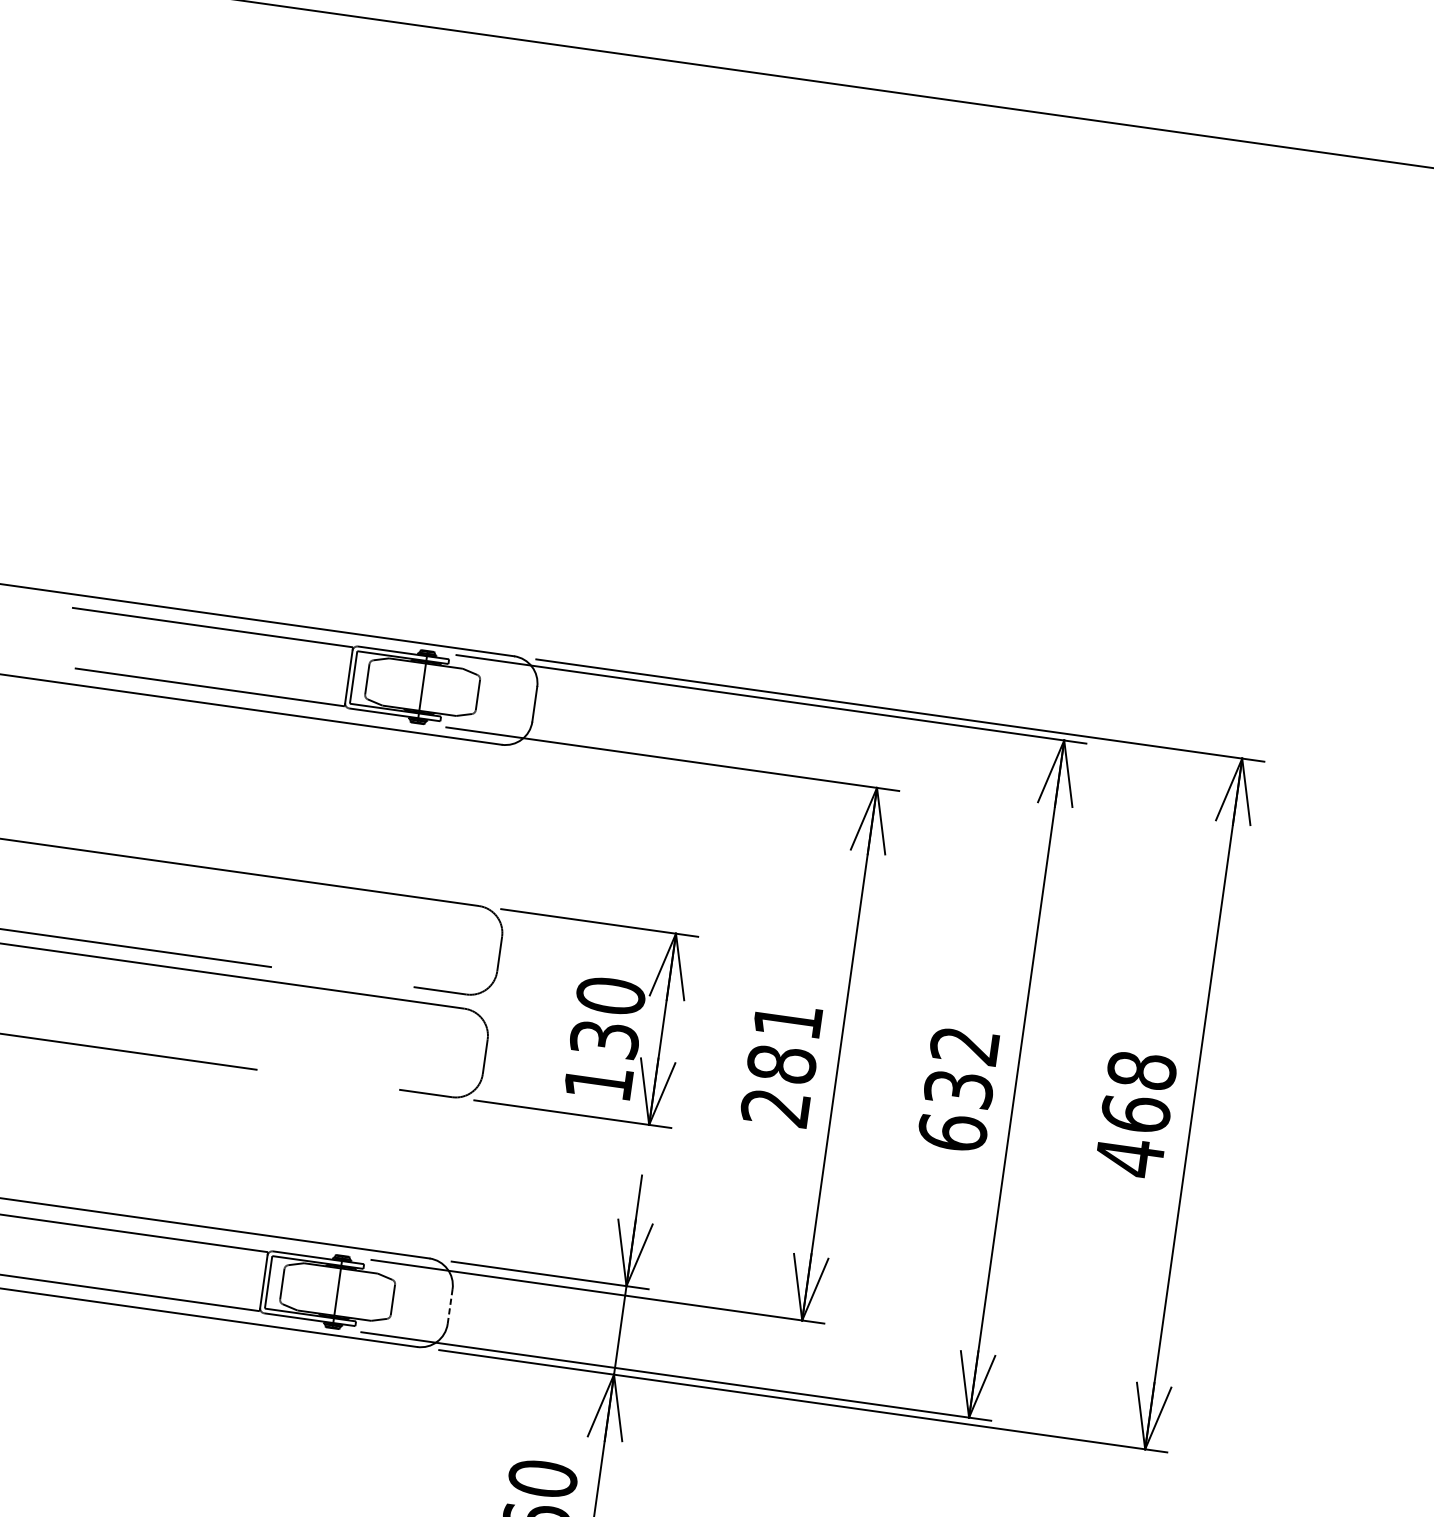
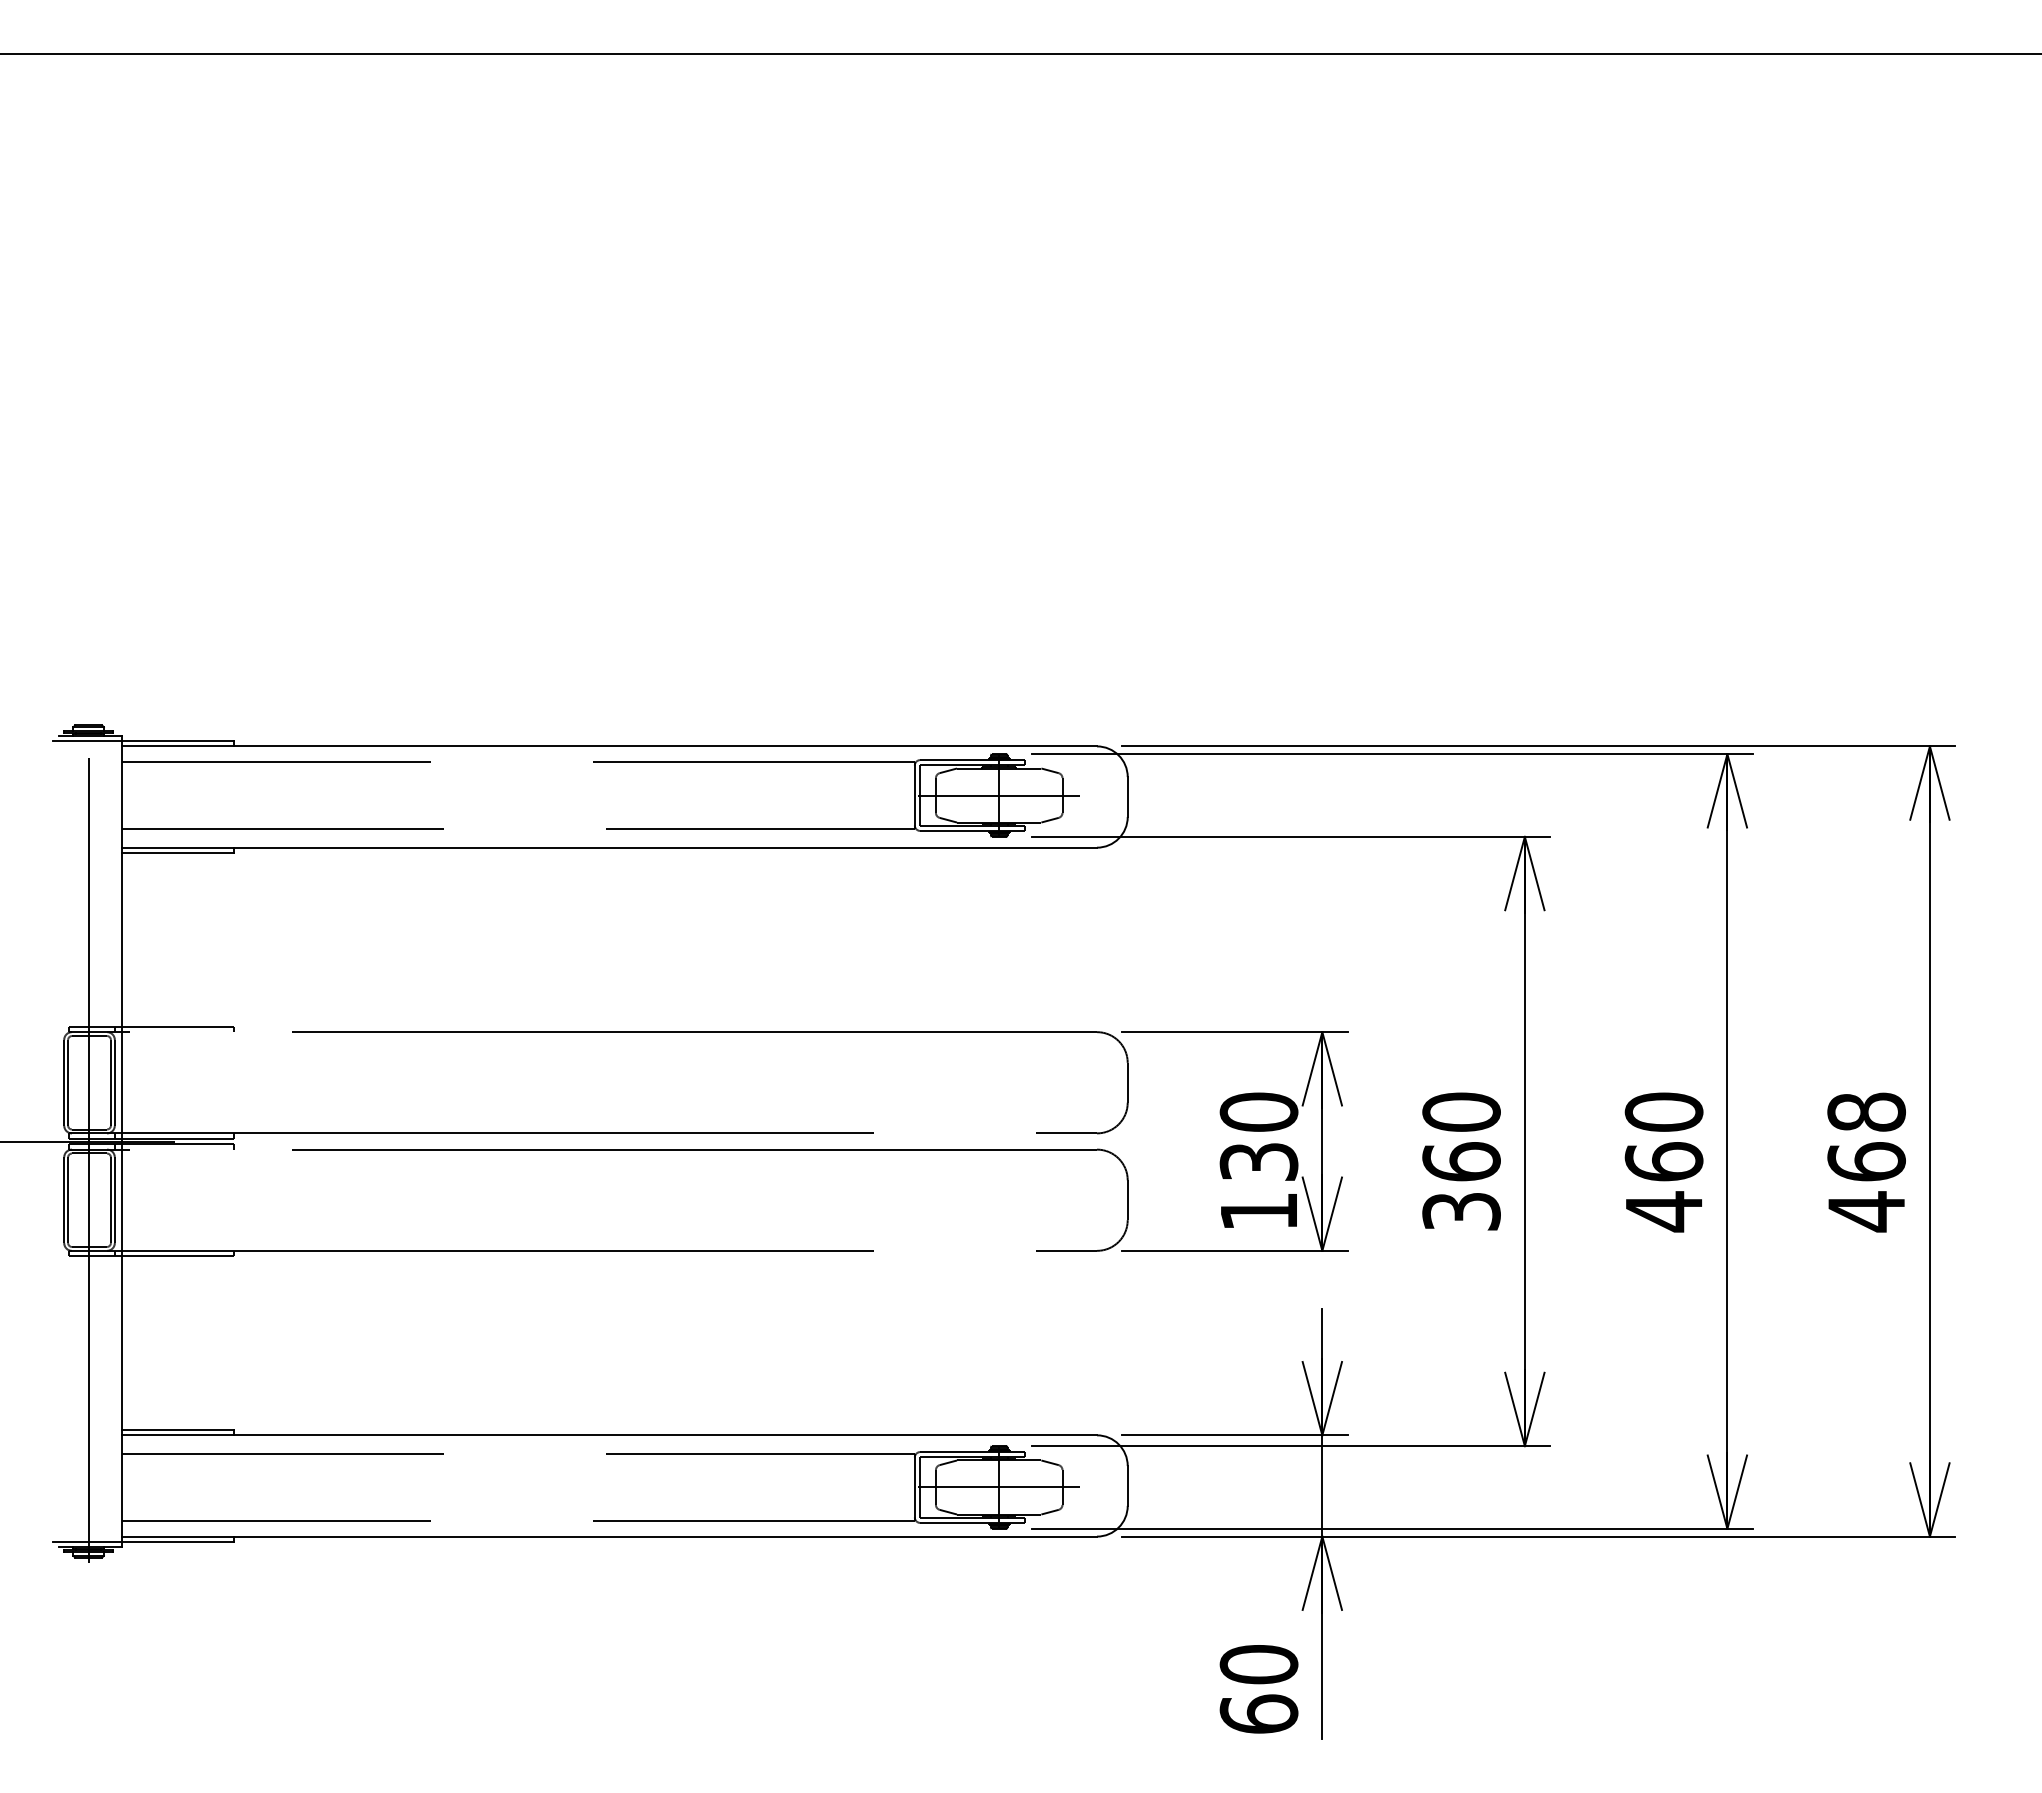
line: (422, 687) -> (999, 795), added
text: (781, 1063) -> (1461, 1161), 281 -> 360
text: (958, 1089) -> (1663, 1162), 632 -> 460
line: (337, 1292) -> (999, 1487), added
line: (450, 1306) -> (1127, 1485), dashed -> solid

